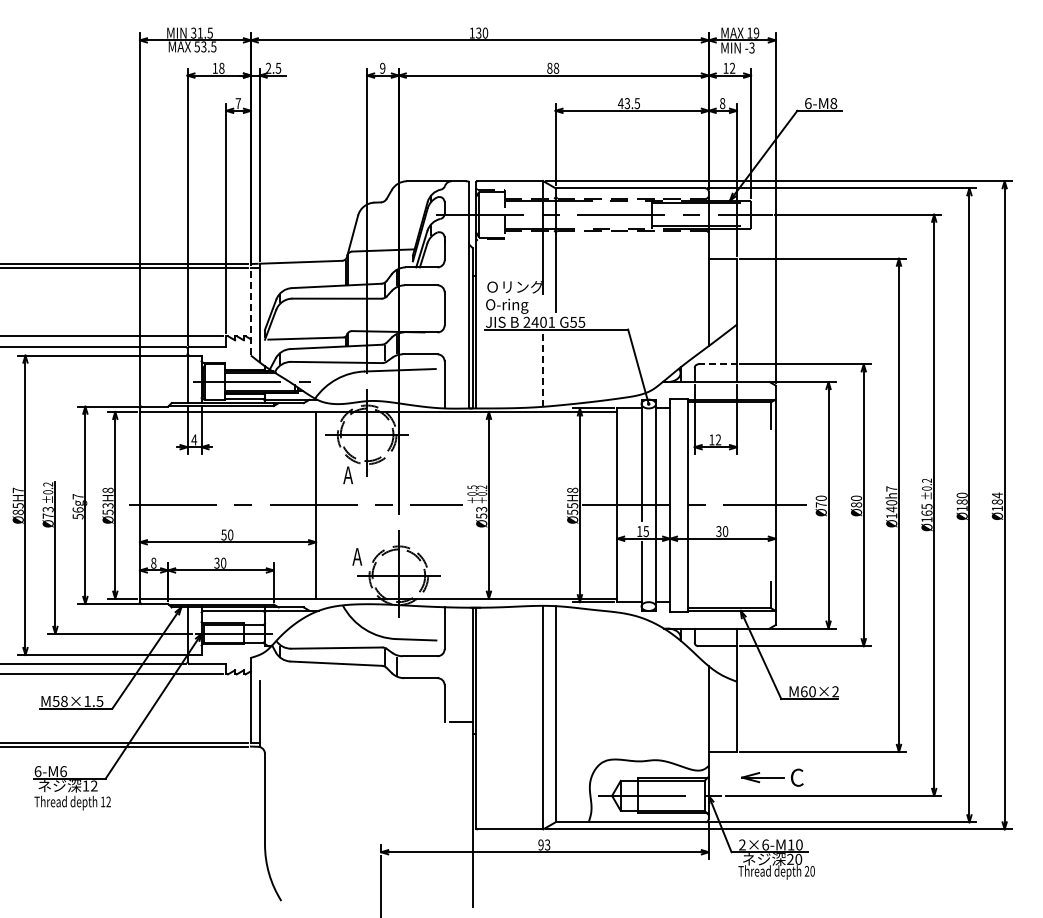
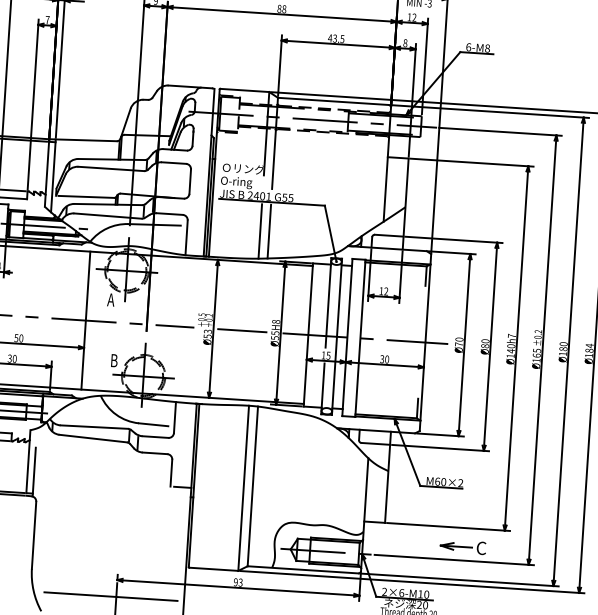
line: (250, 311) -> (46, 174), dashed -> solid
line: (718, 364) -> (389, 235), dashed -> solid
line: (543, 369) -> (260, 231), dashed -> solid
line: (555, 369) -> (269, 231), added
line: (527, 505) -> (242, 330), added
text: (357, 556) -> (114, 360), A -> B
part: (772, 777) -> (463, 546), moved
line: (373, 875) -> (110, 596), added

